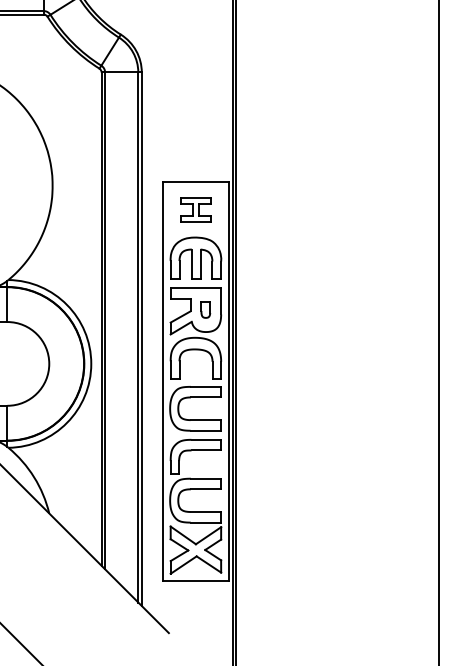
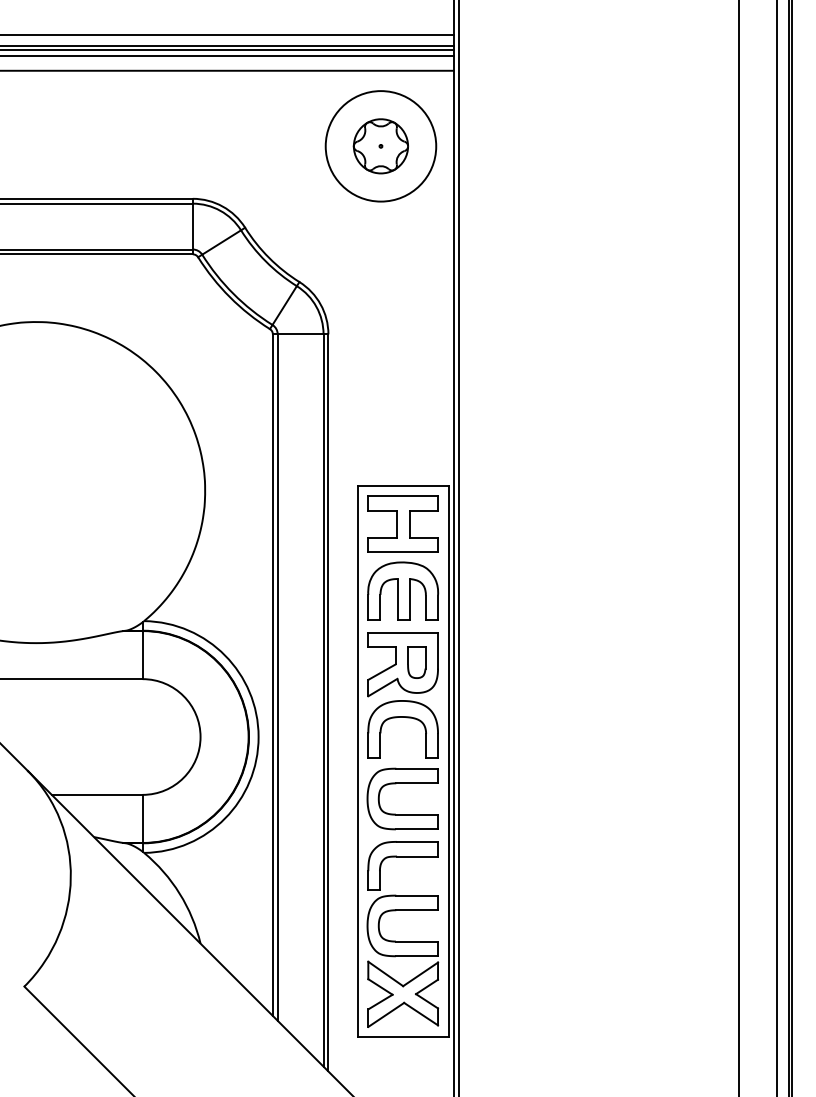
part: (195, 209) -> (402, 523), size x1.67
part: (205, 309) -> (416, 662), size x1.43

